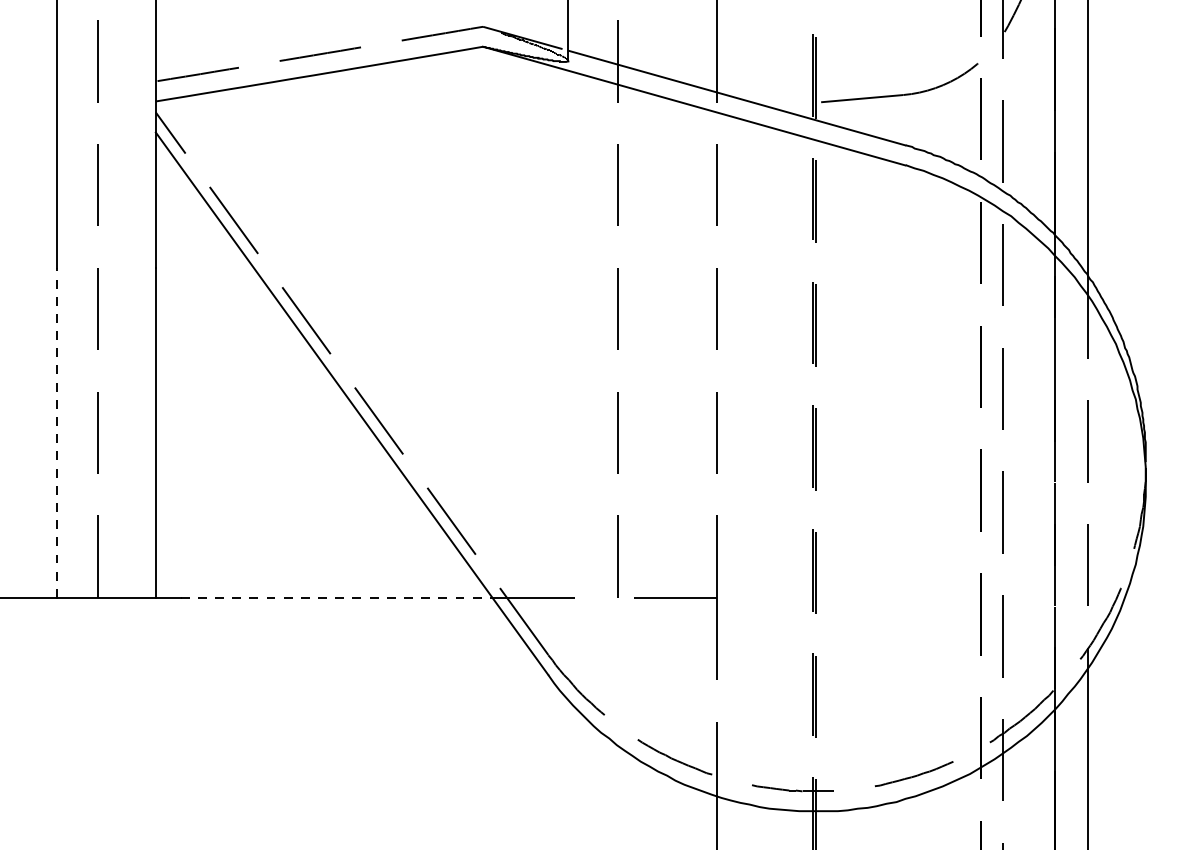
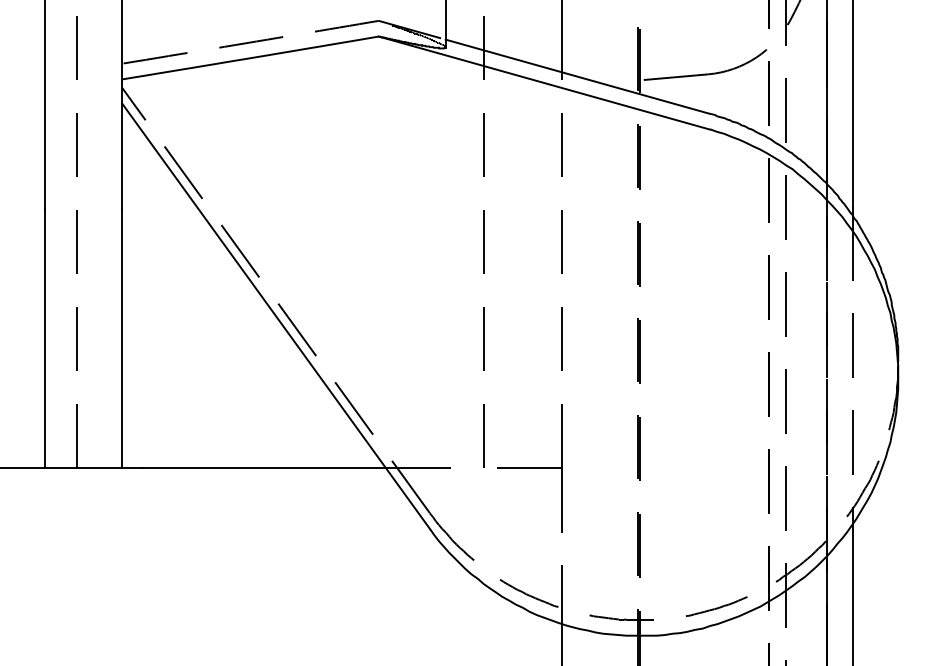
line: (56, 432) -> (44, 338), dashed -> solid
line: (337, 597) -> (264, 468), dashed -> solid

